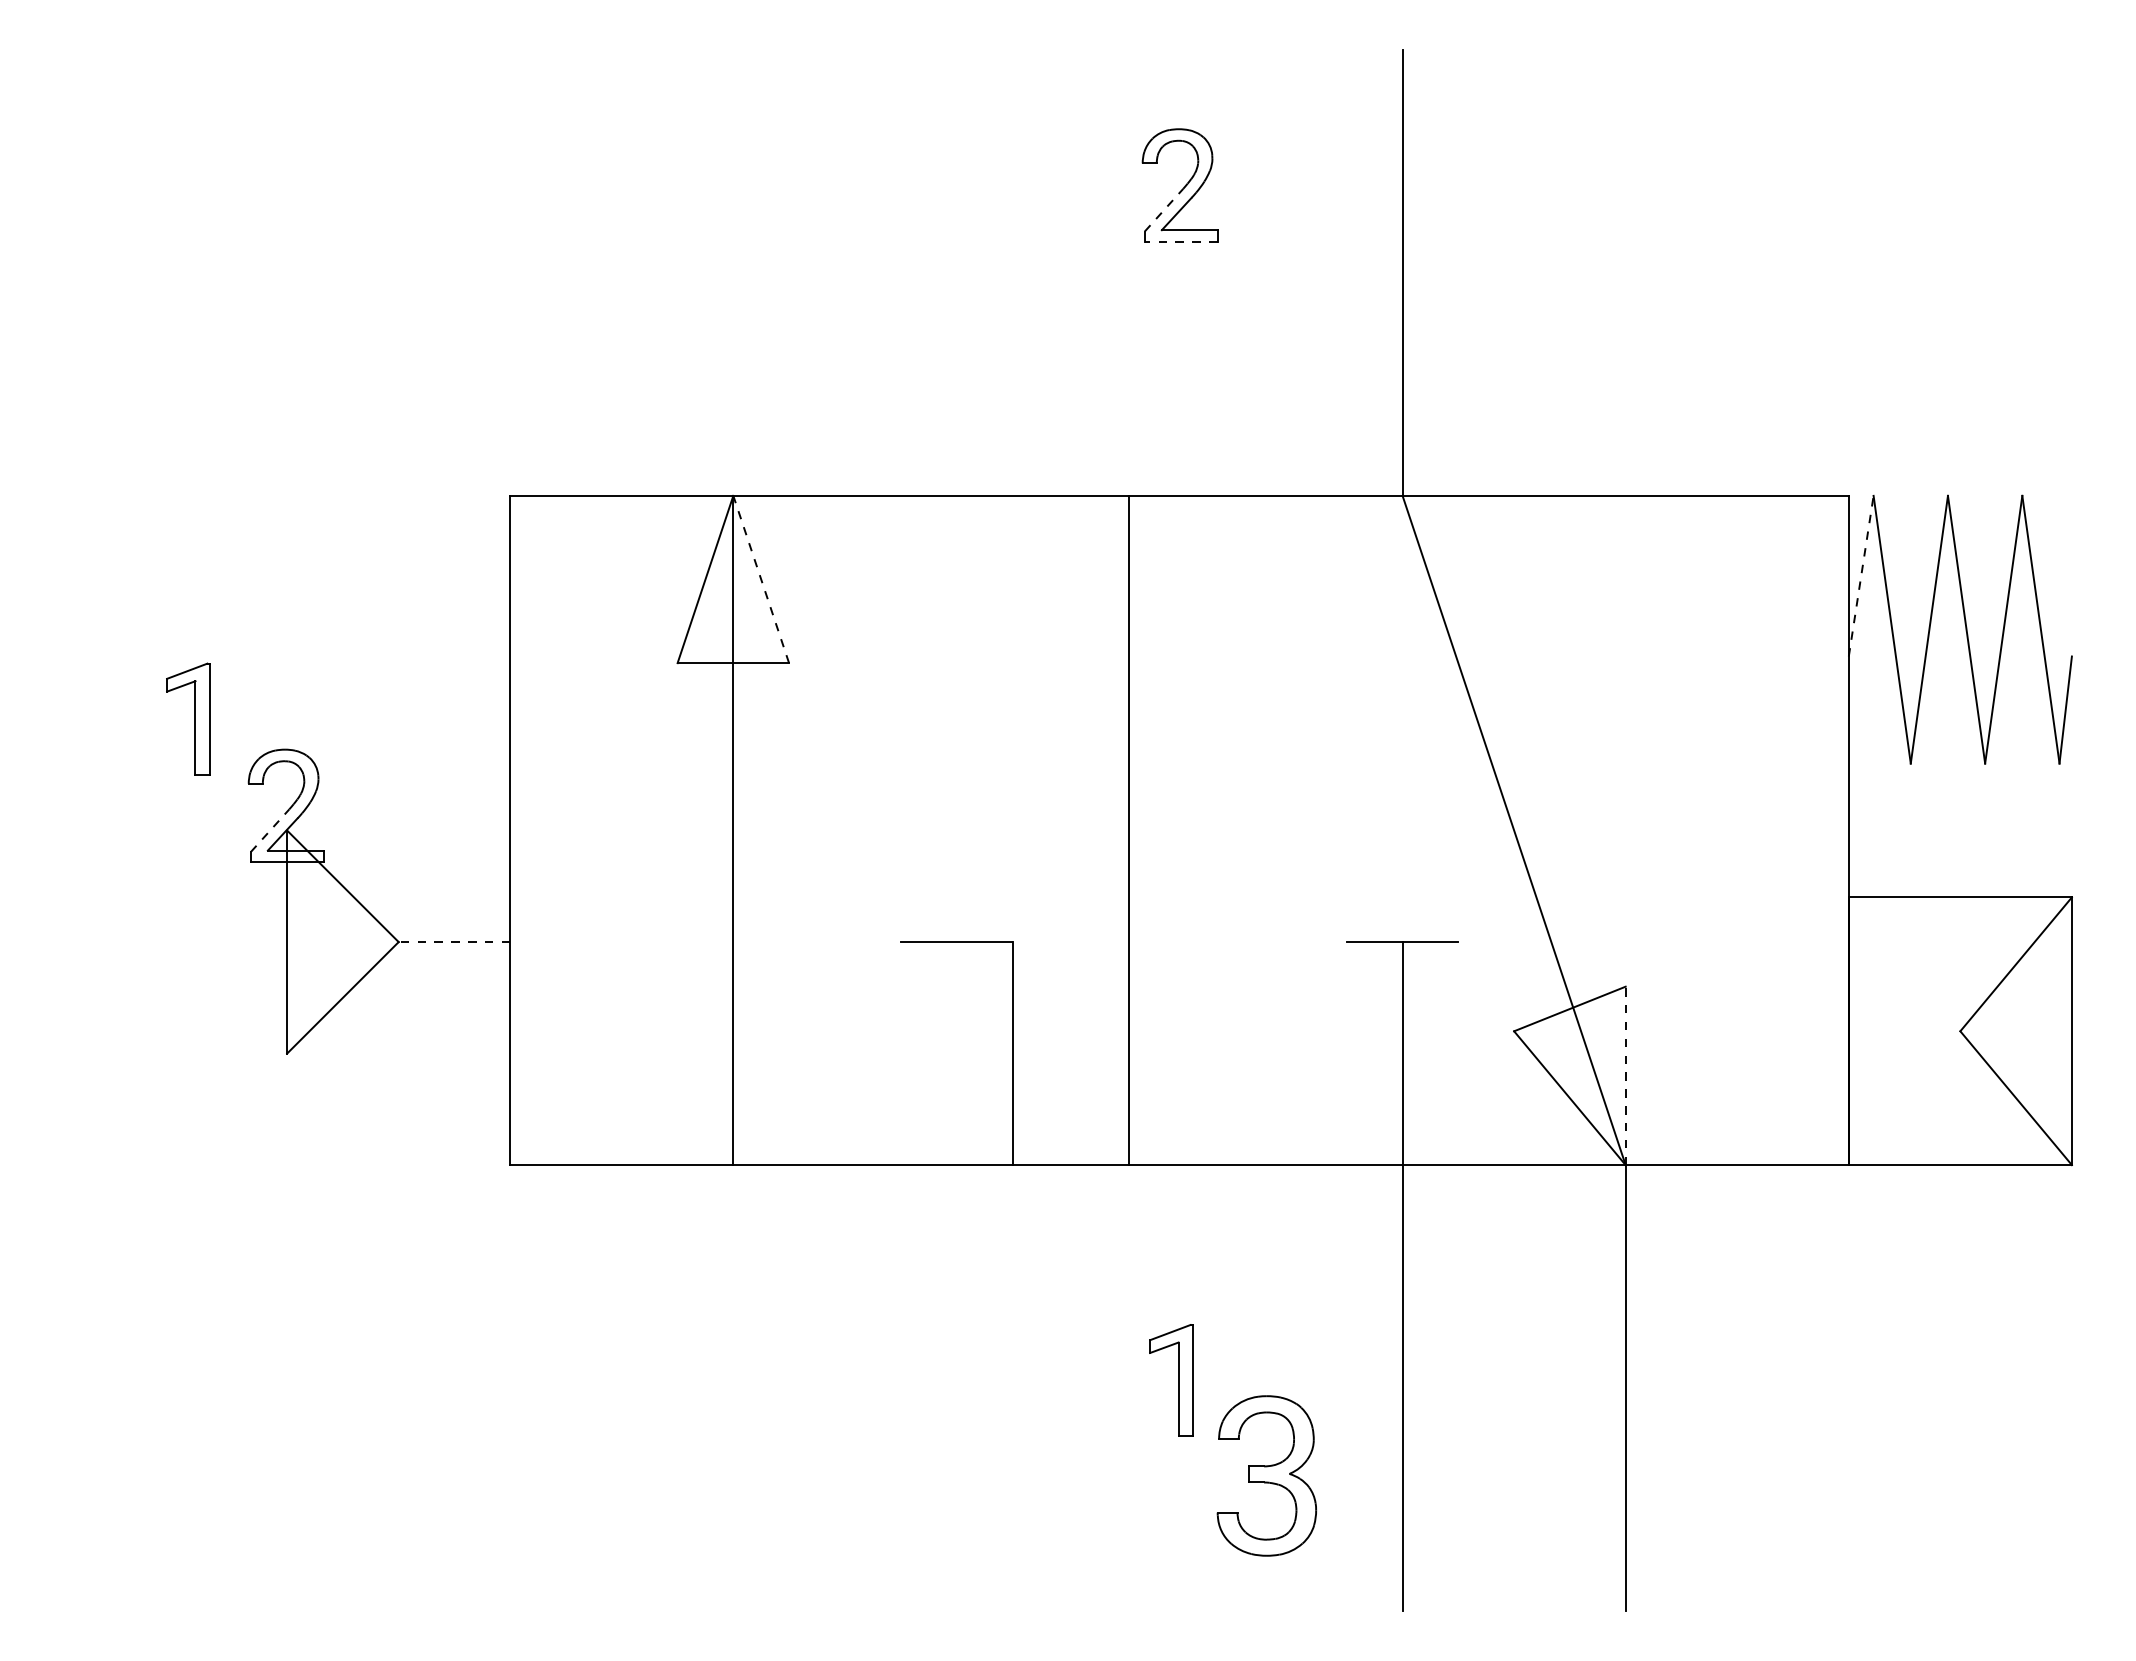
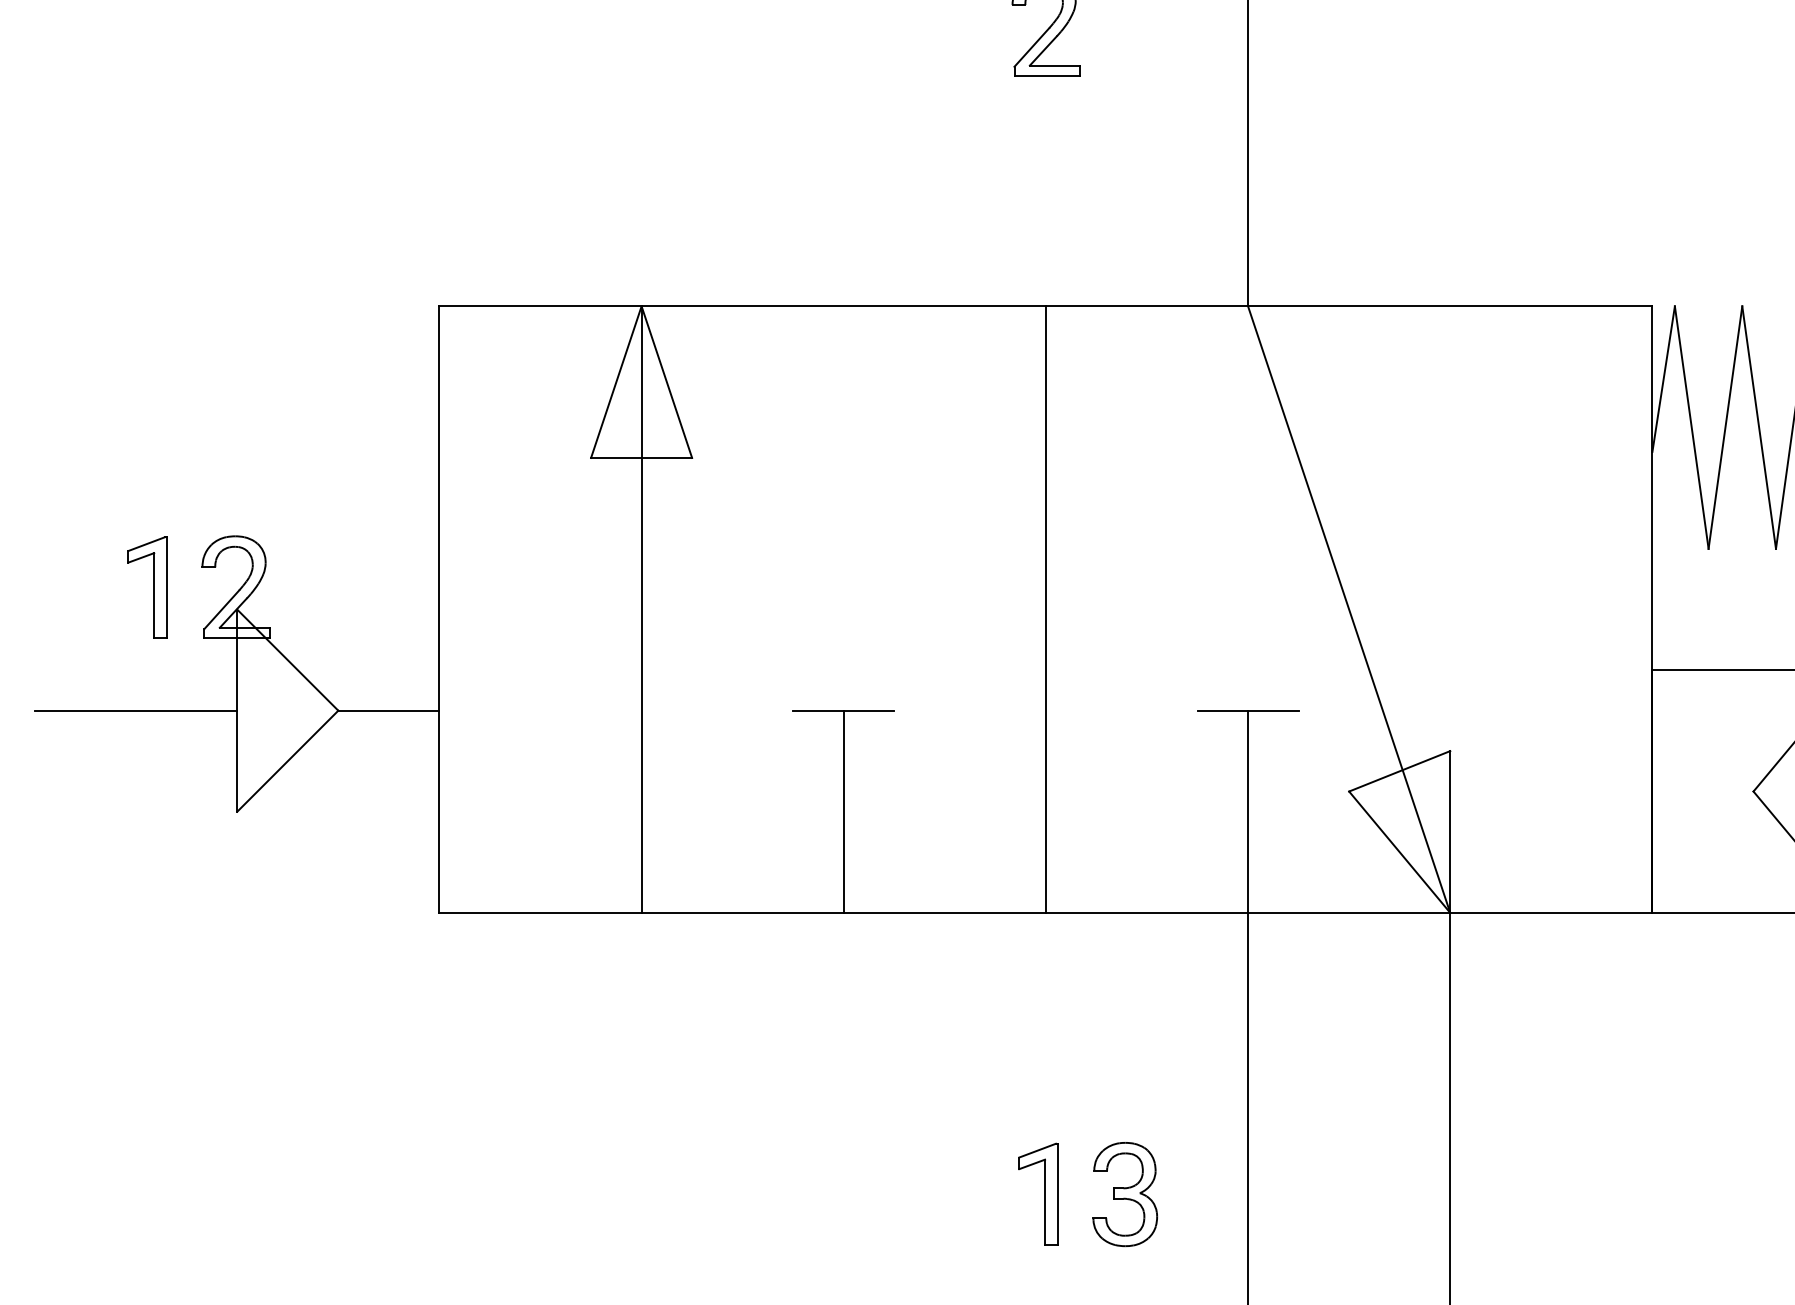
line: (1164, 210) -> (1032, 47), dashed -> solid
line: (1180, 241) -> (1046, 75), dashed -> solid
line: (1861, 575) -> (1663, 378), dashed -> solid
line: (761, 579) -> (667, 382), dashed -> solid
part: (188, 718) -> (147, 586), moved
line: (270, 830) -> (222, 609), dashed -> solid
line: (1128, 830) -> (1045, 609), moved
line: (175, 942) -> (136, 711), added
line: (454, 942) -> (388, 711), dashed -> solid
line: (1013, 1053) -> (843, 811), moved
line: (1625, 1075) -> (1450, 831), dashed -> solid
part: (1178, 1380) -> (1045, 1194), moved
part: (1267, 1475) -> (1125, 1194), size x0.71

